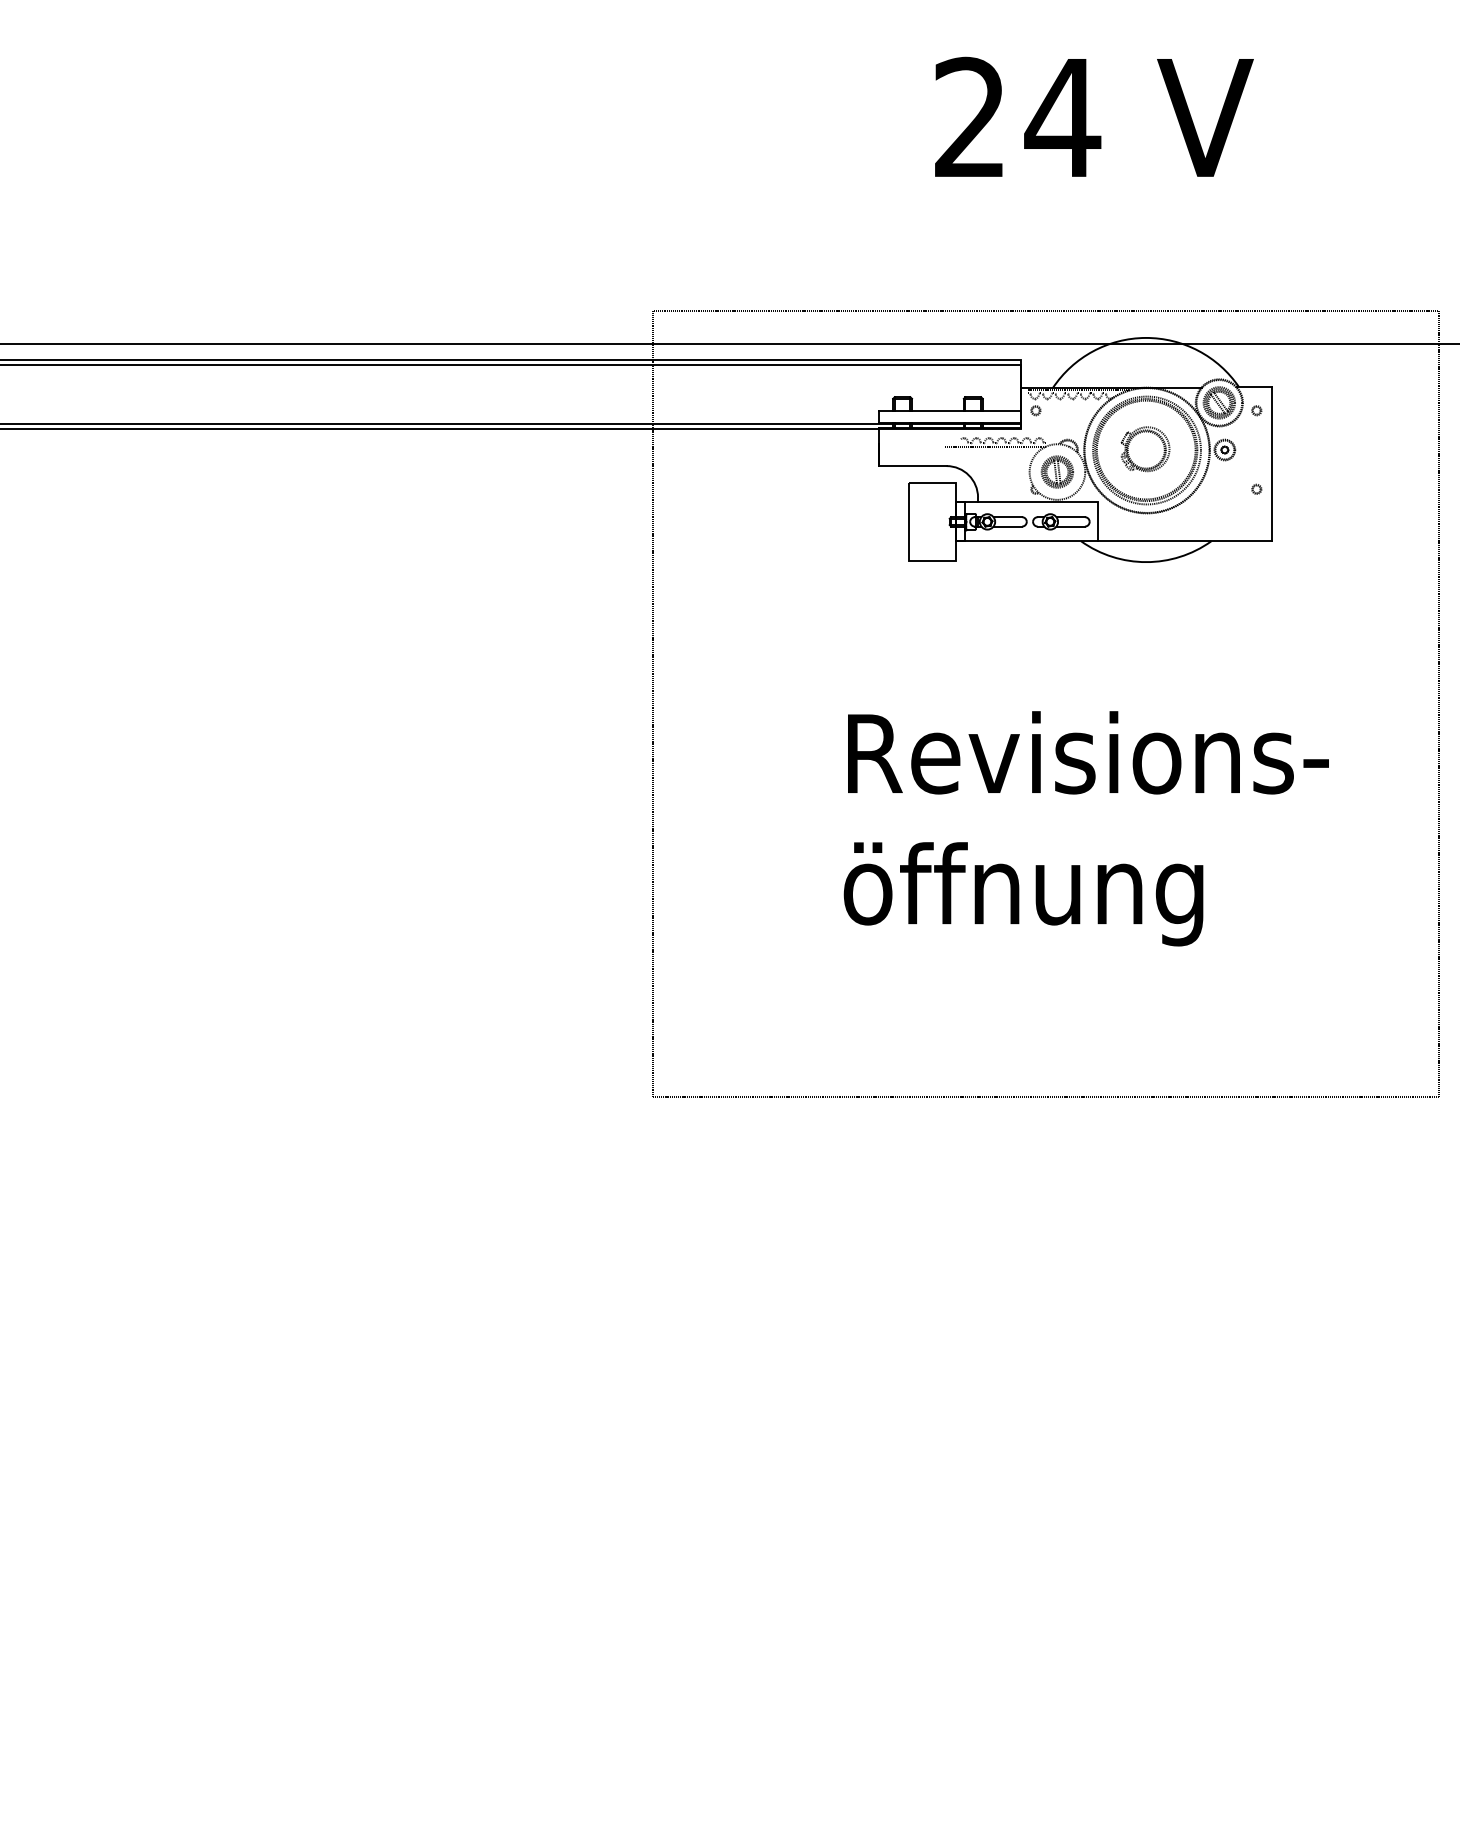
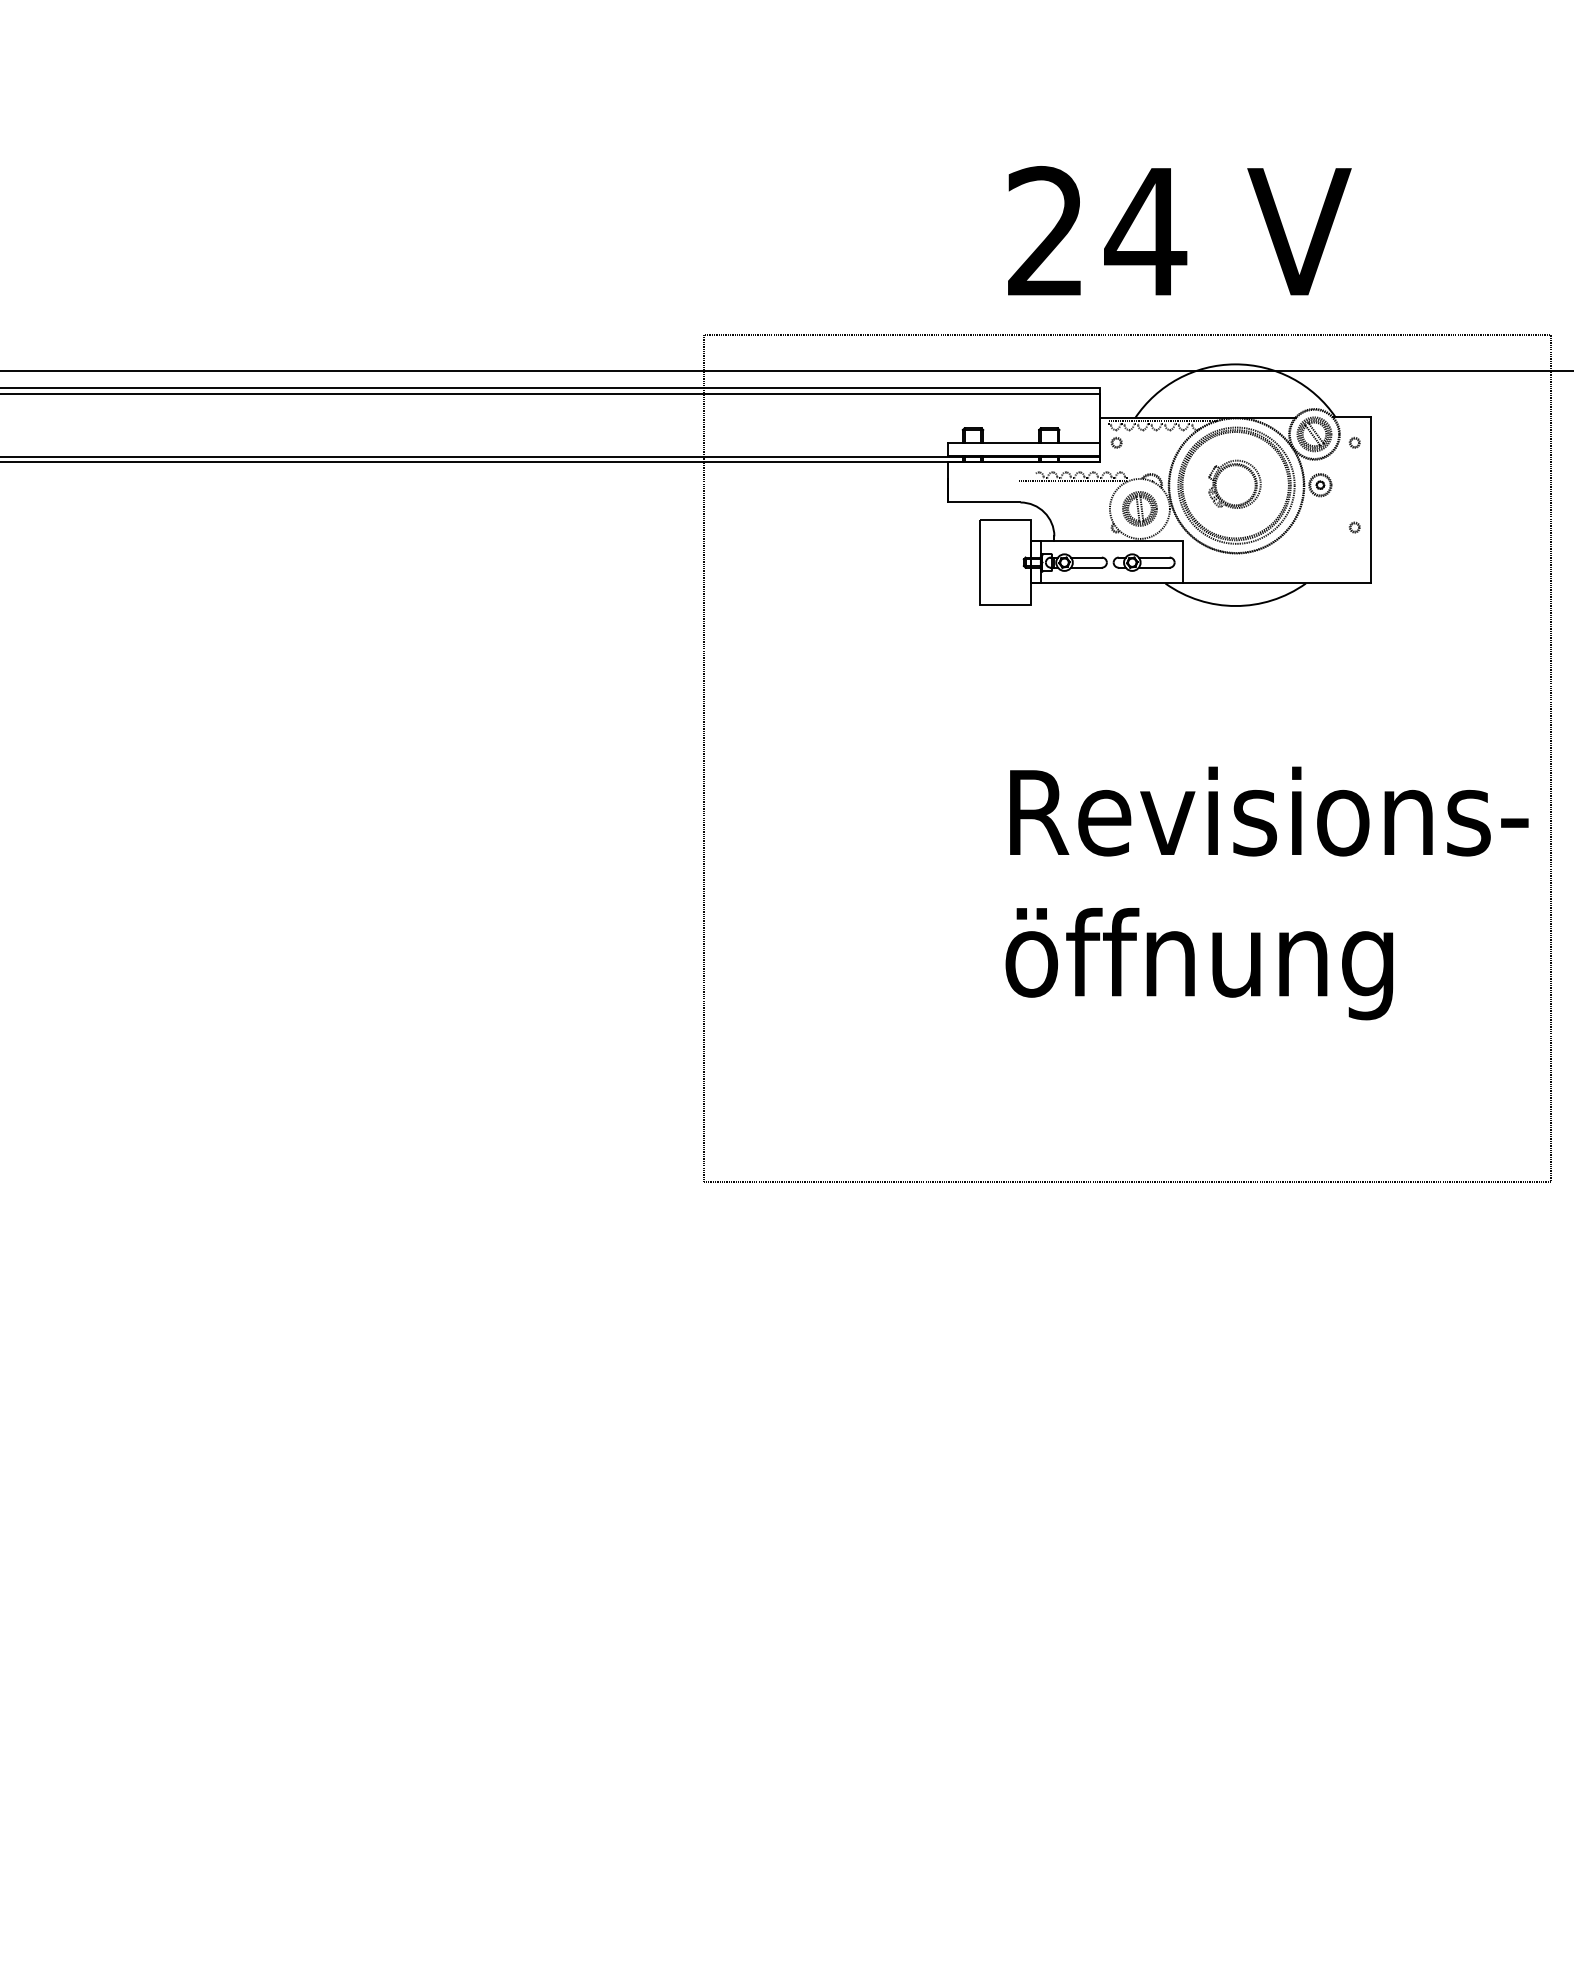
text: (1094, 116) -> (1179, 230), moved
text: (1085, 828) -> (1266, 893), moved

